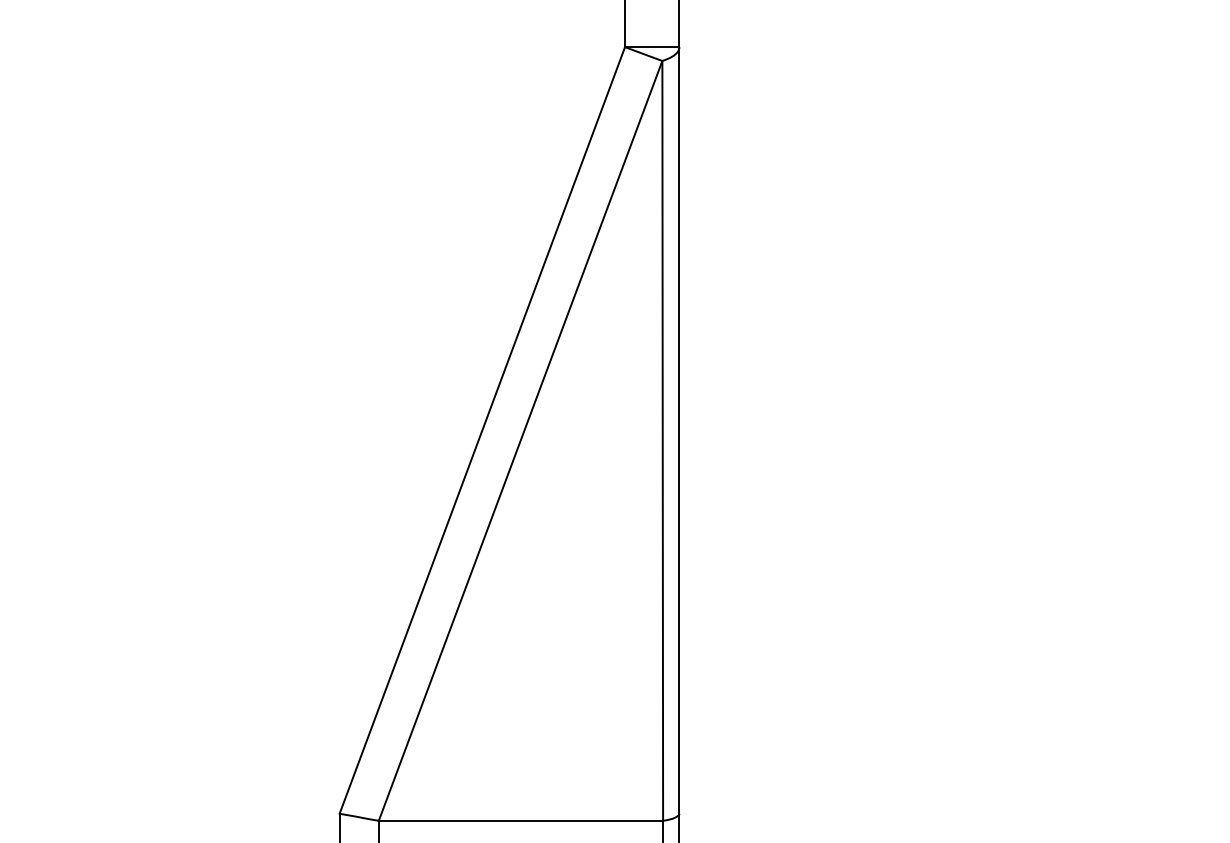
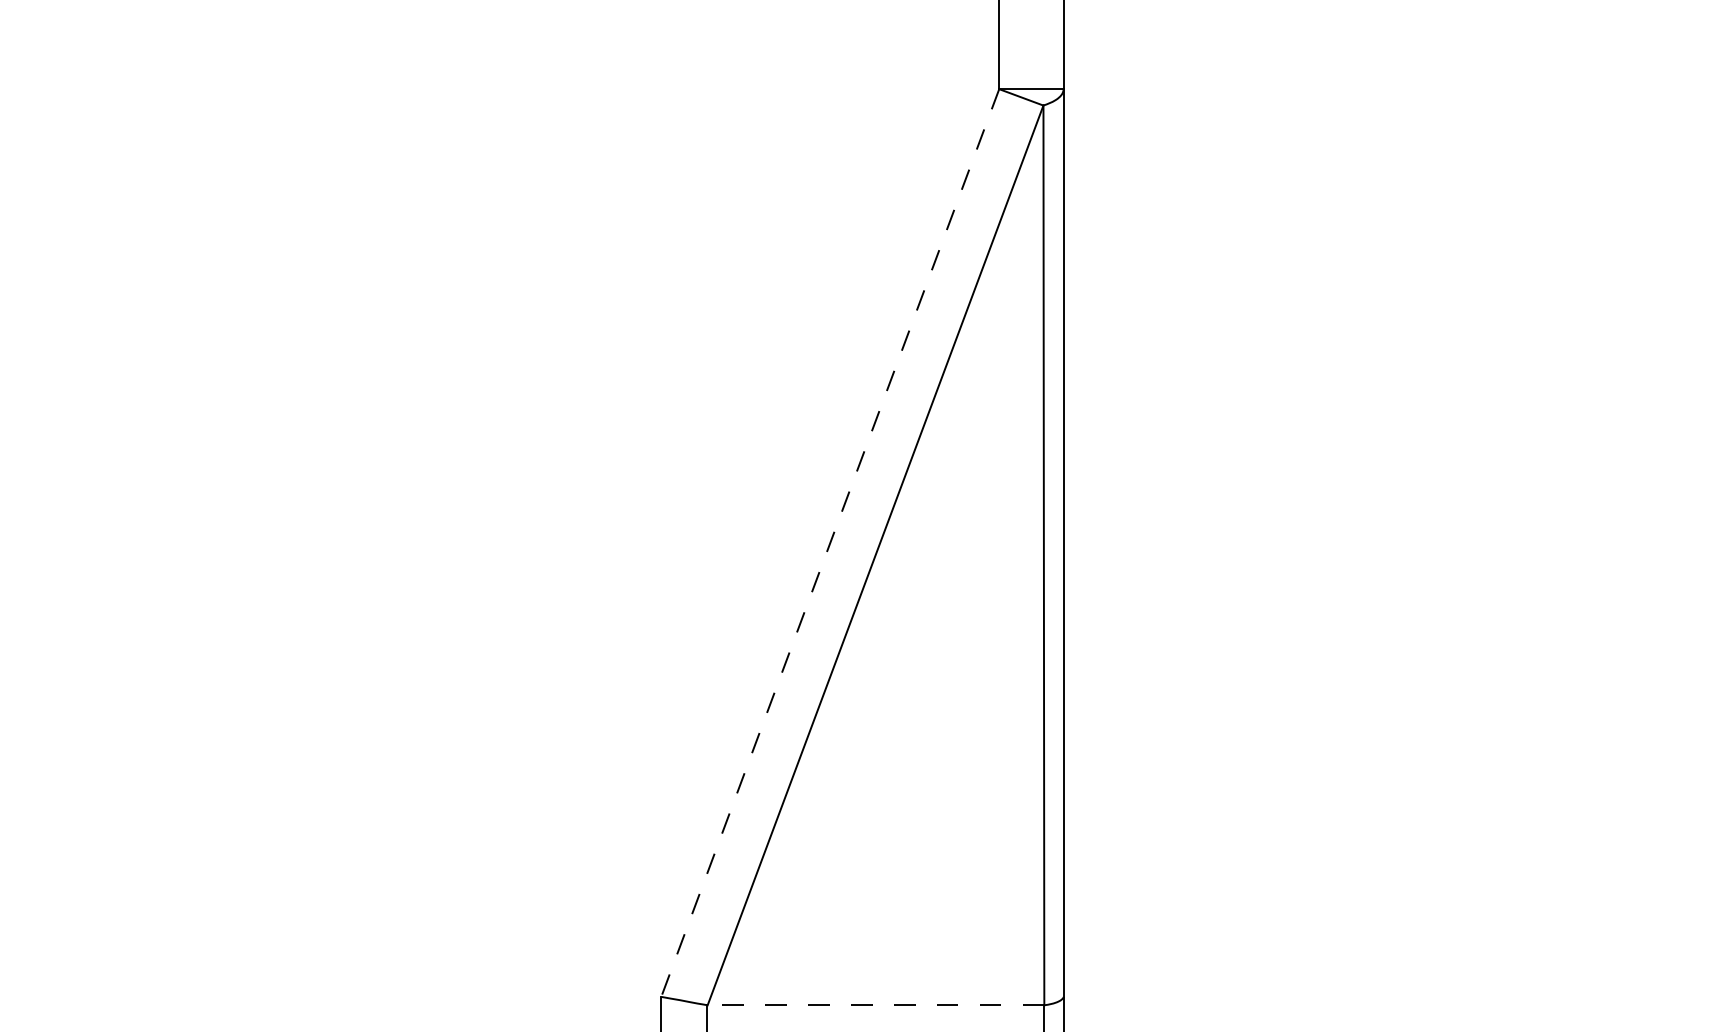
line: (482, 430) -> (830, 543), solid -> dashed
line: (520, 821) -> (875, 1005), solid -> dashed

